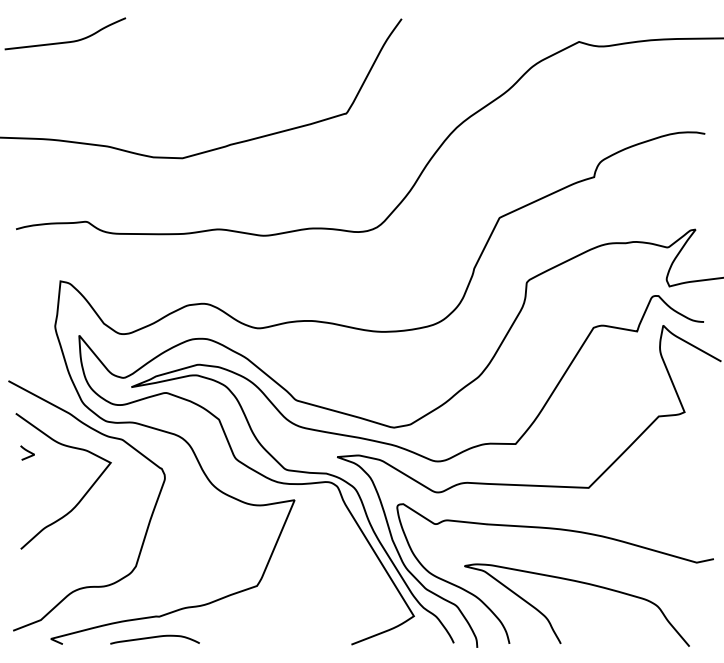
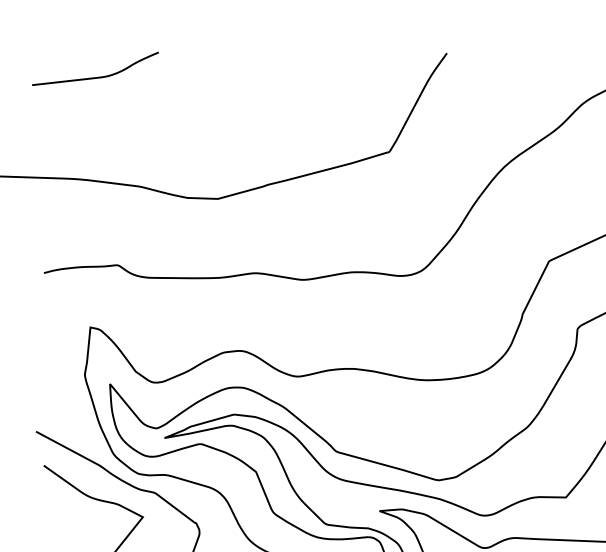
curve: (27, 451) -> (55, 505), removed

